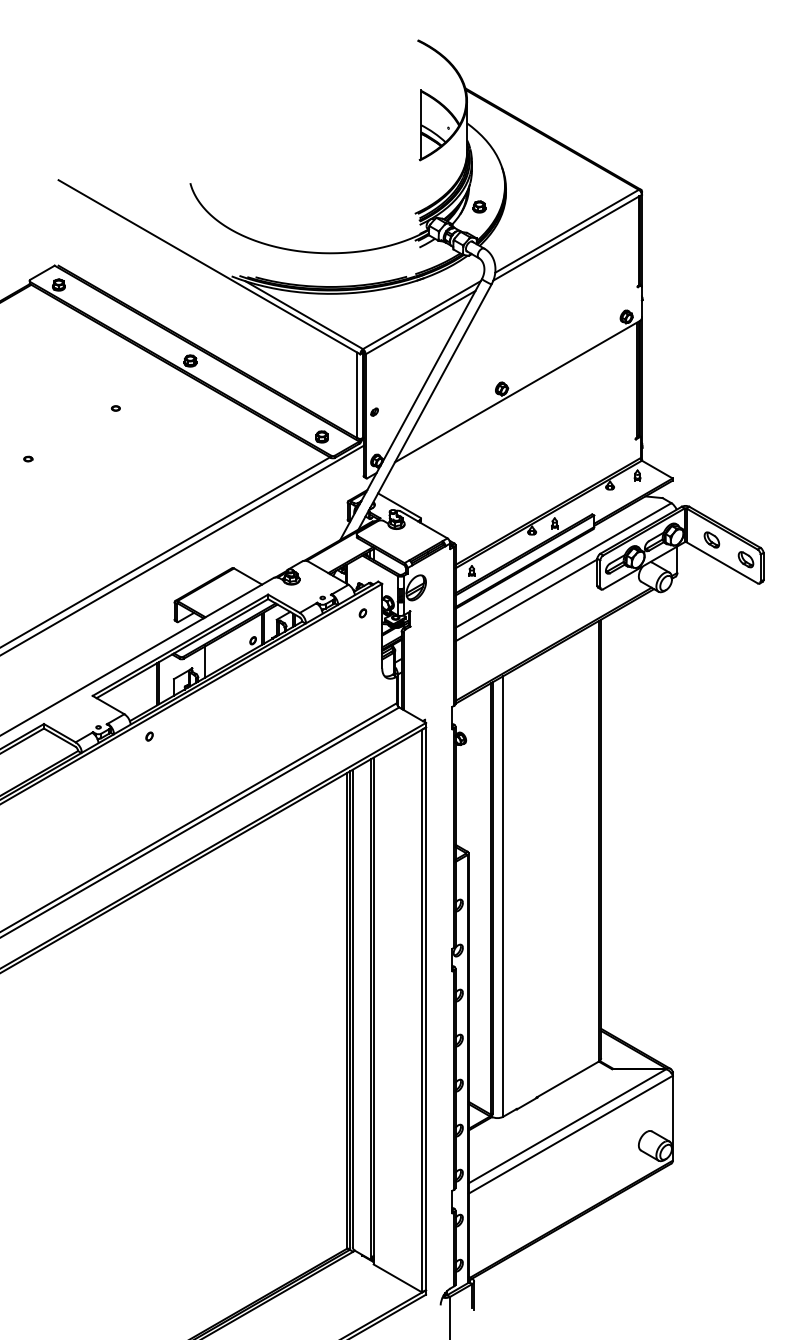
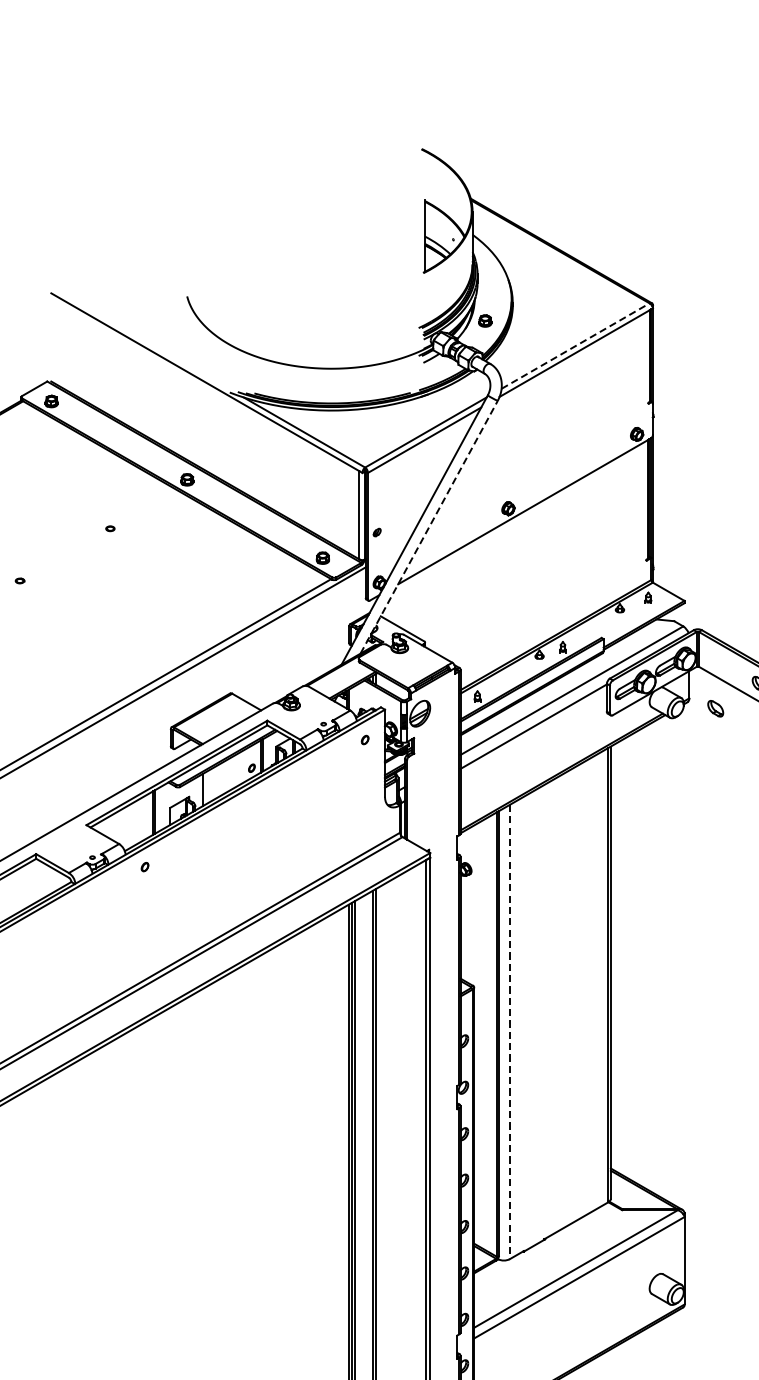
line: (567, 231) -> (576, 346), solid -> dashed
line: (425, 406) -> (429, 526), solid -> dashed
part: (711, 539) -> (715, 708), moved
line: (503, 896) -> (510, 1032), solid -> dashed

